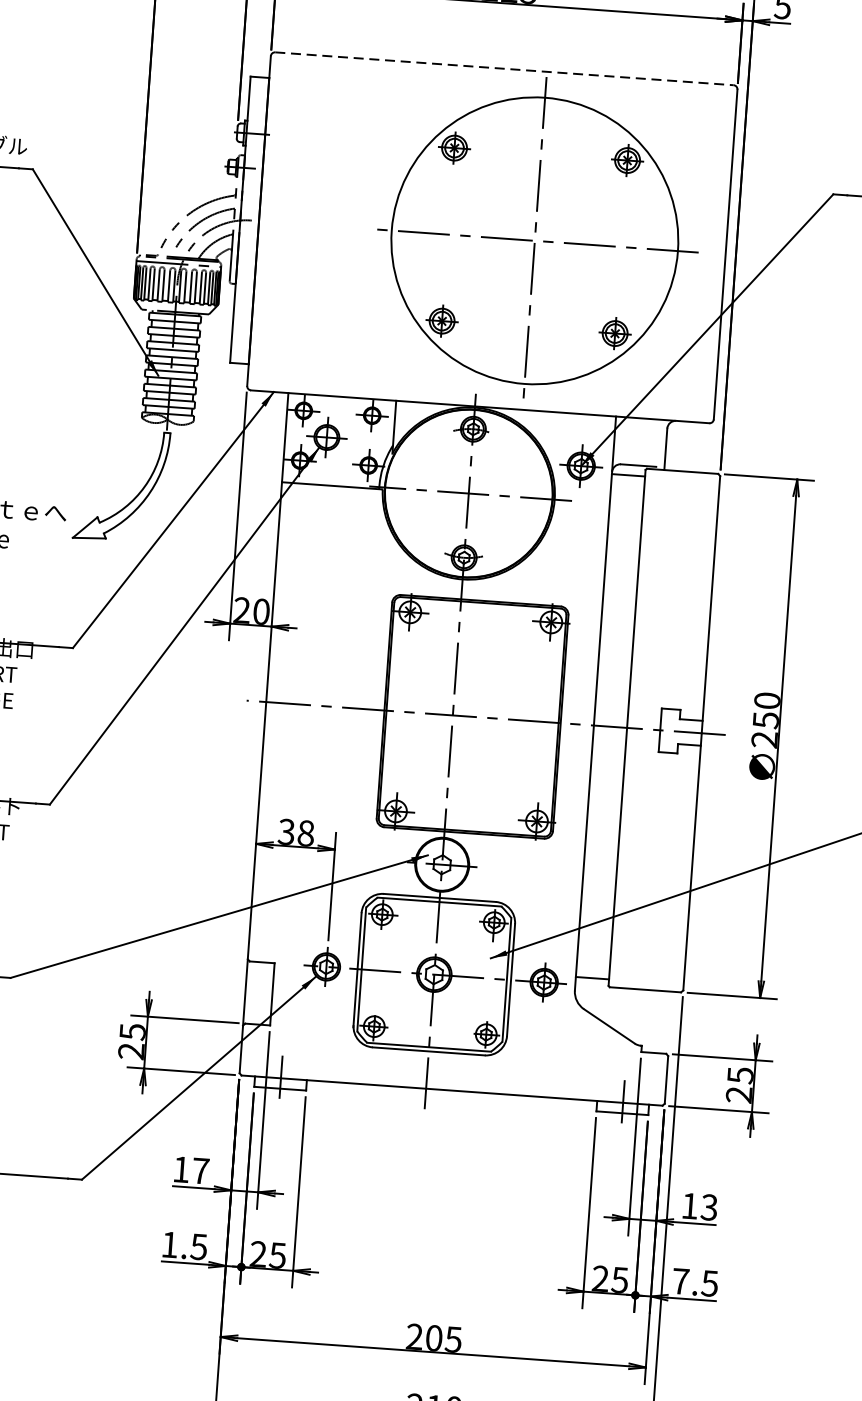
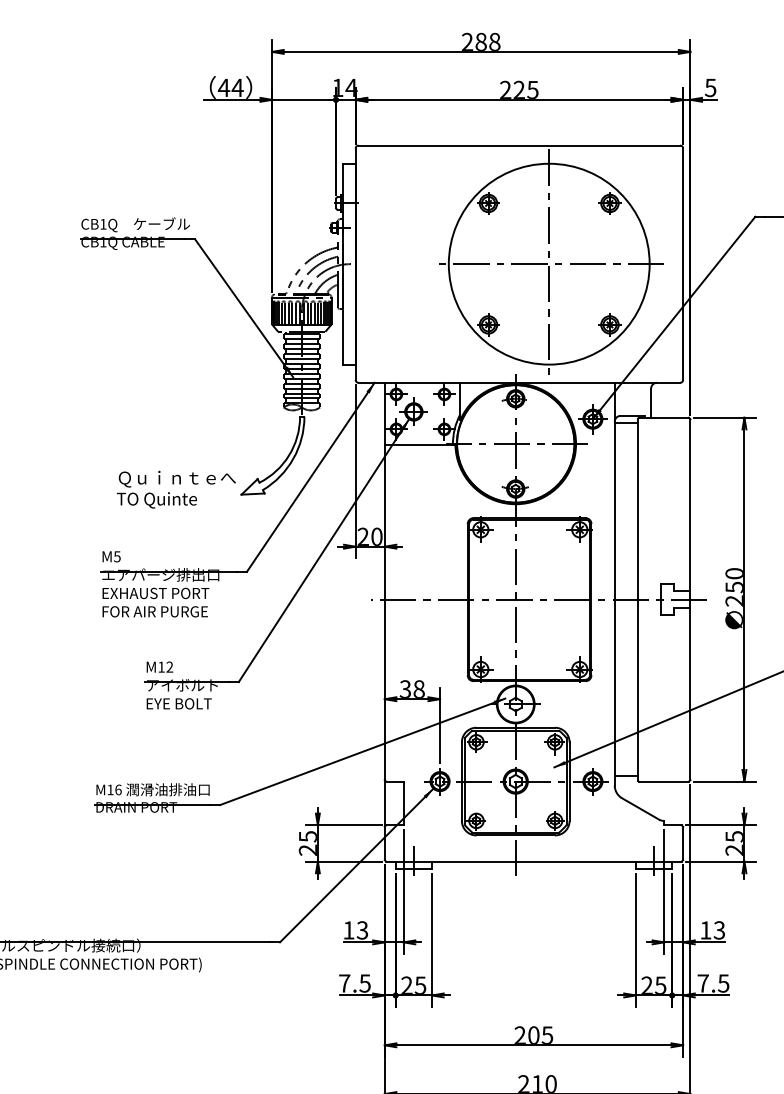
line: (504, 68) -> (519, 145), dashed -> solid
text: (200, 1171) -> (362, 930), 17 -> 13
text: (169, 1244) -> (344, 983), 1.5 -> 7.5

